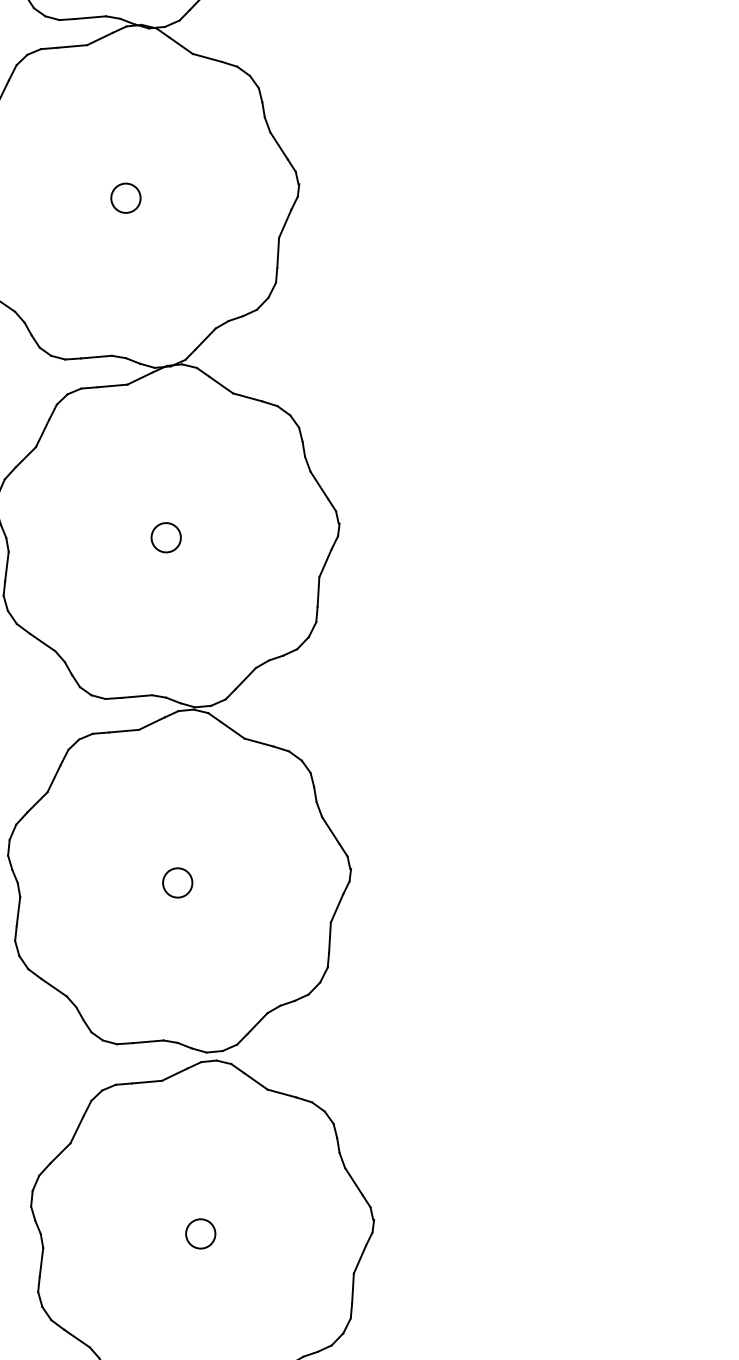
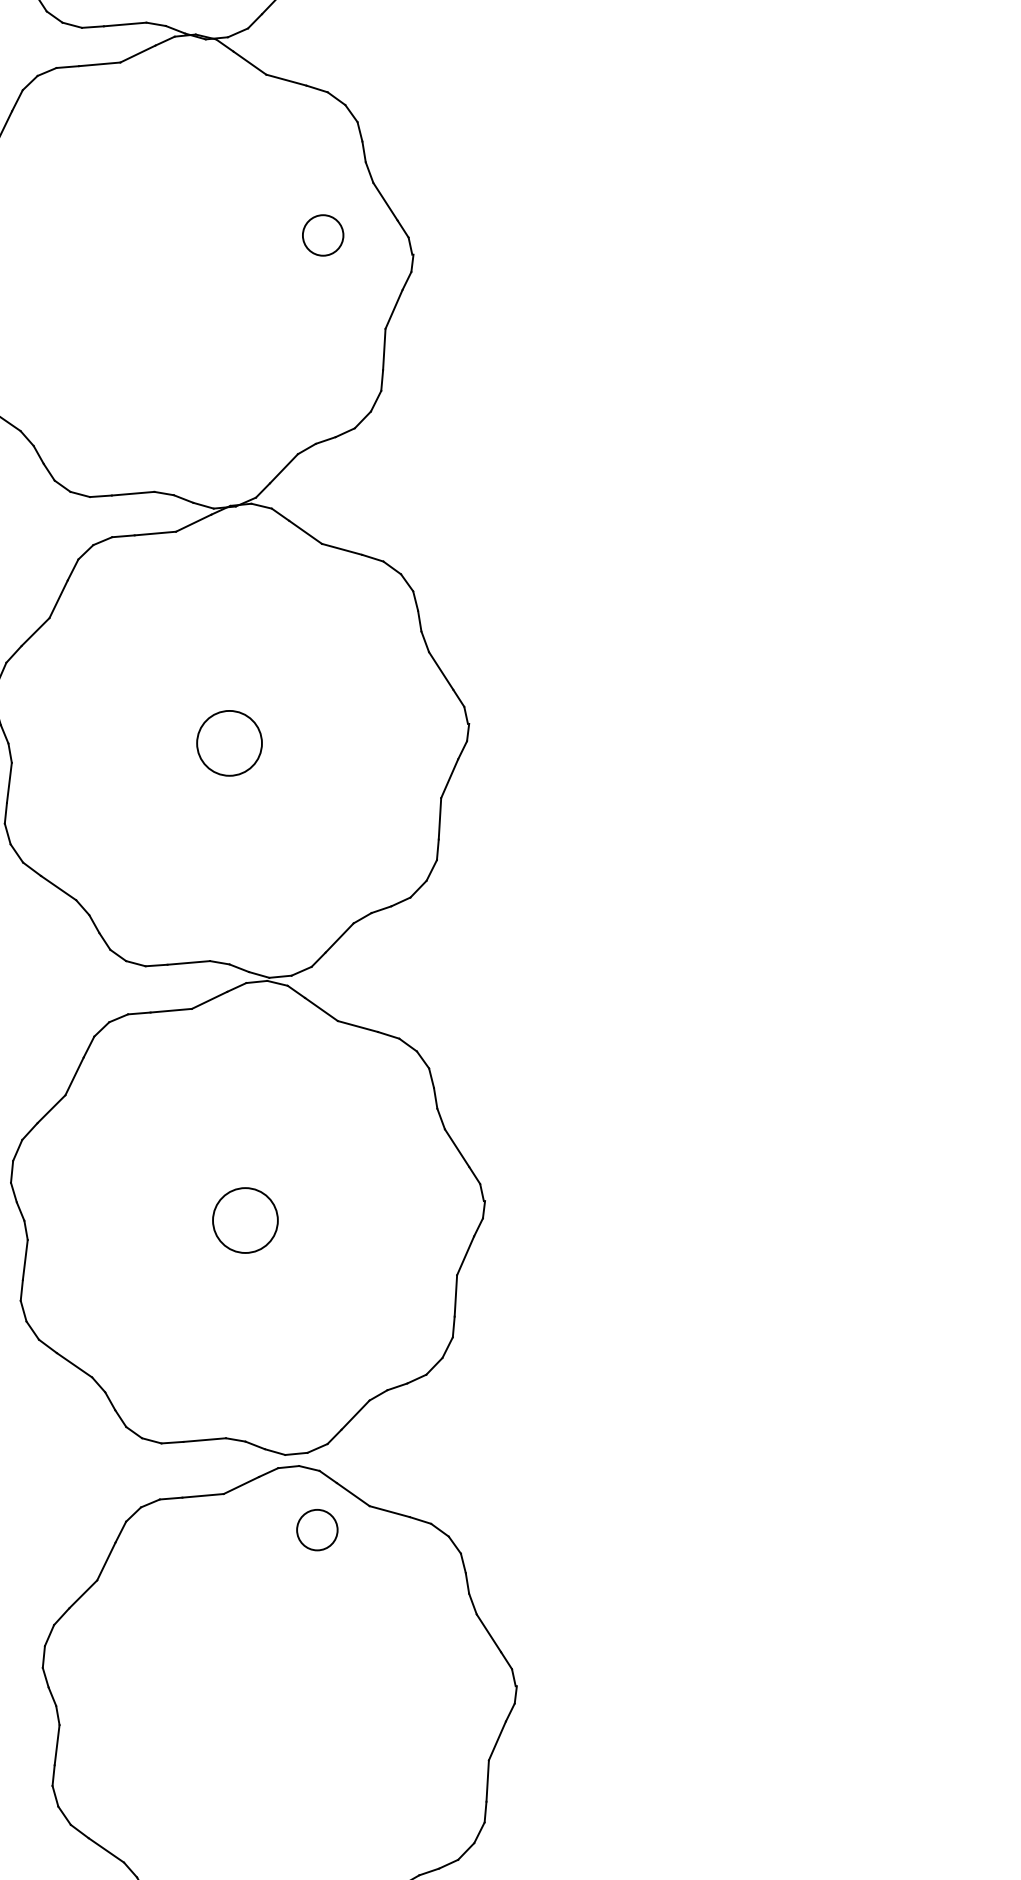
circle: (125, 197) -> (322, 234), moved
circle: (165, 537) -> (228, 743), size x1.6
circle: (177, 882) -> (245, 1219), size x1.6
circle: (200, 1233) -> (316, 1529), moved

